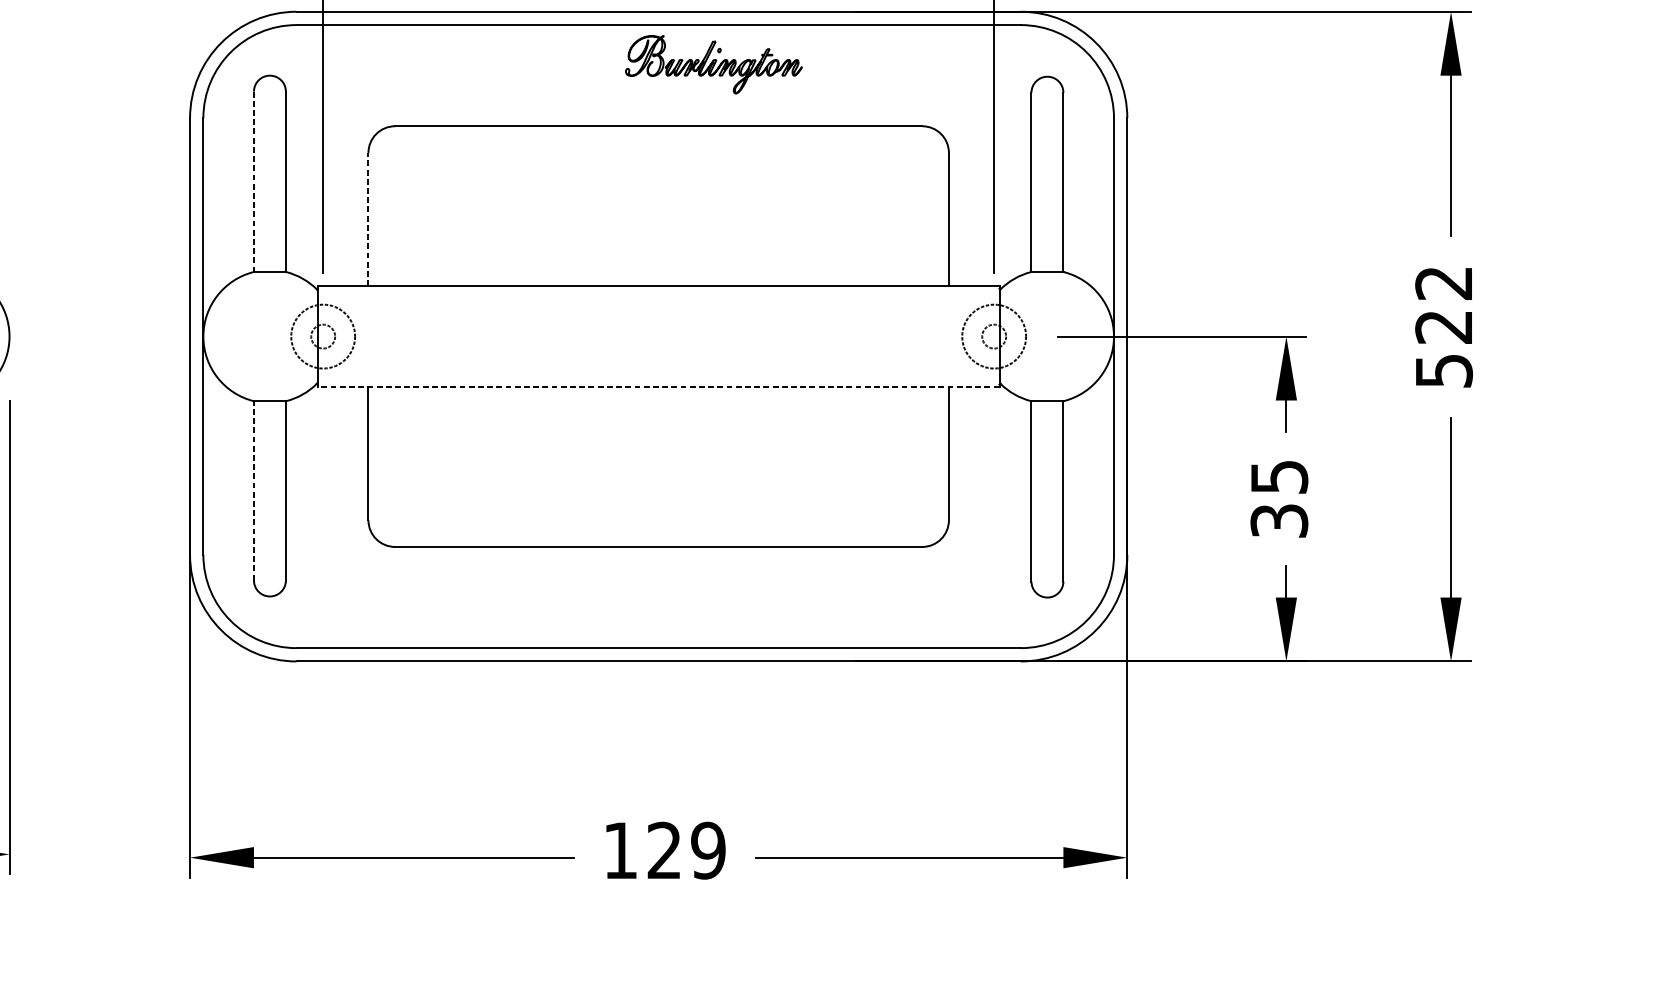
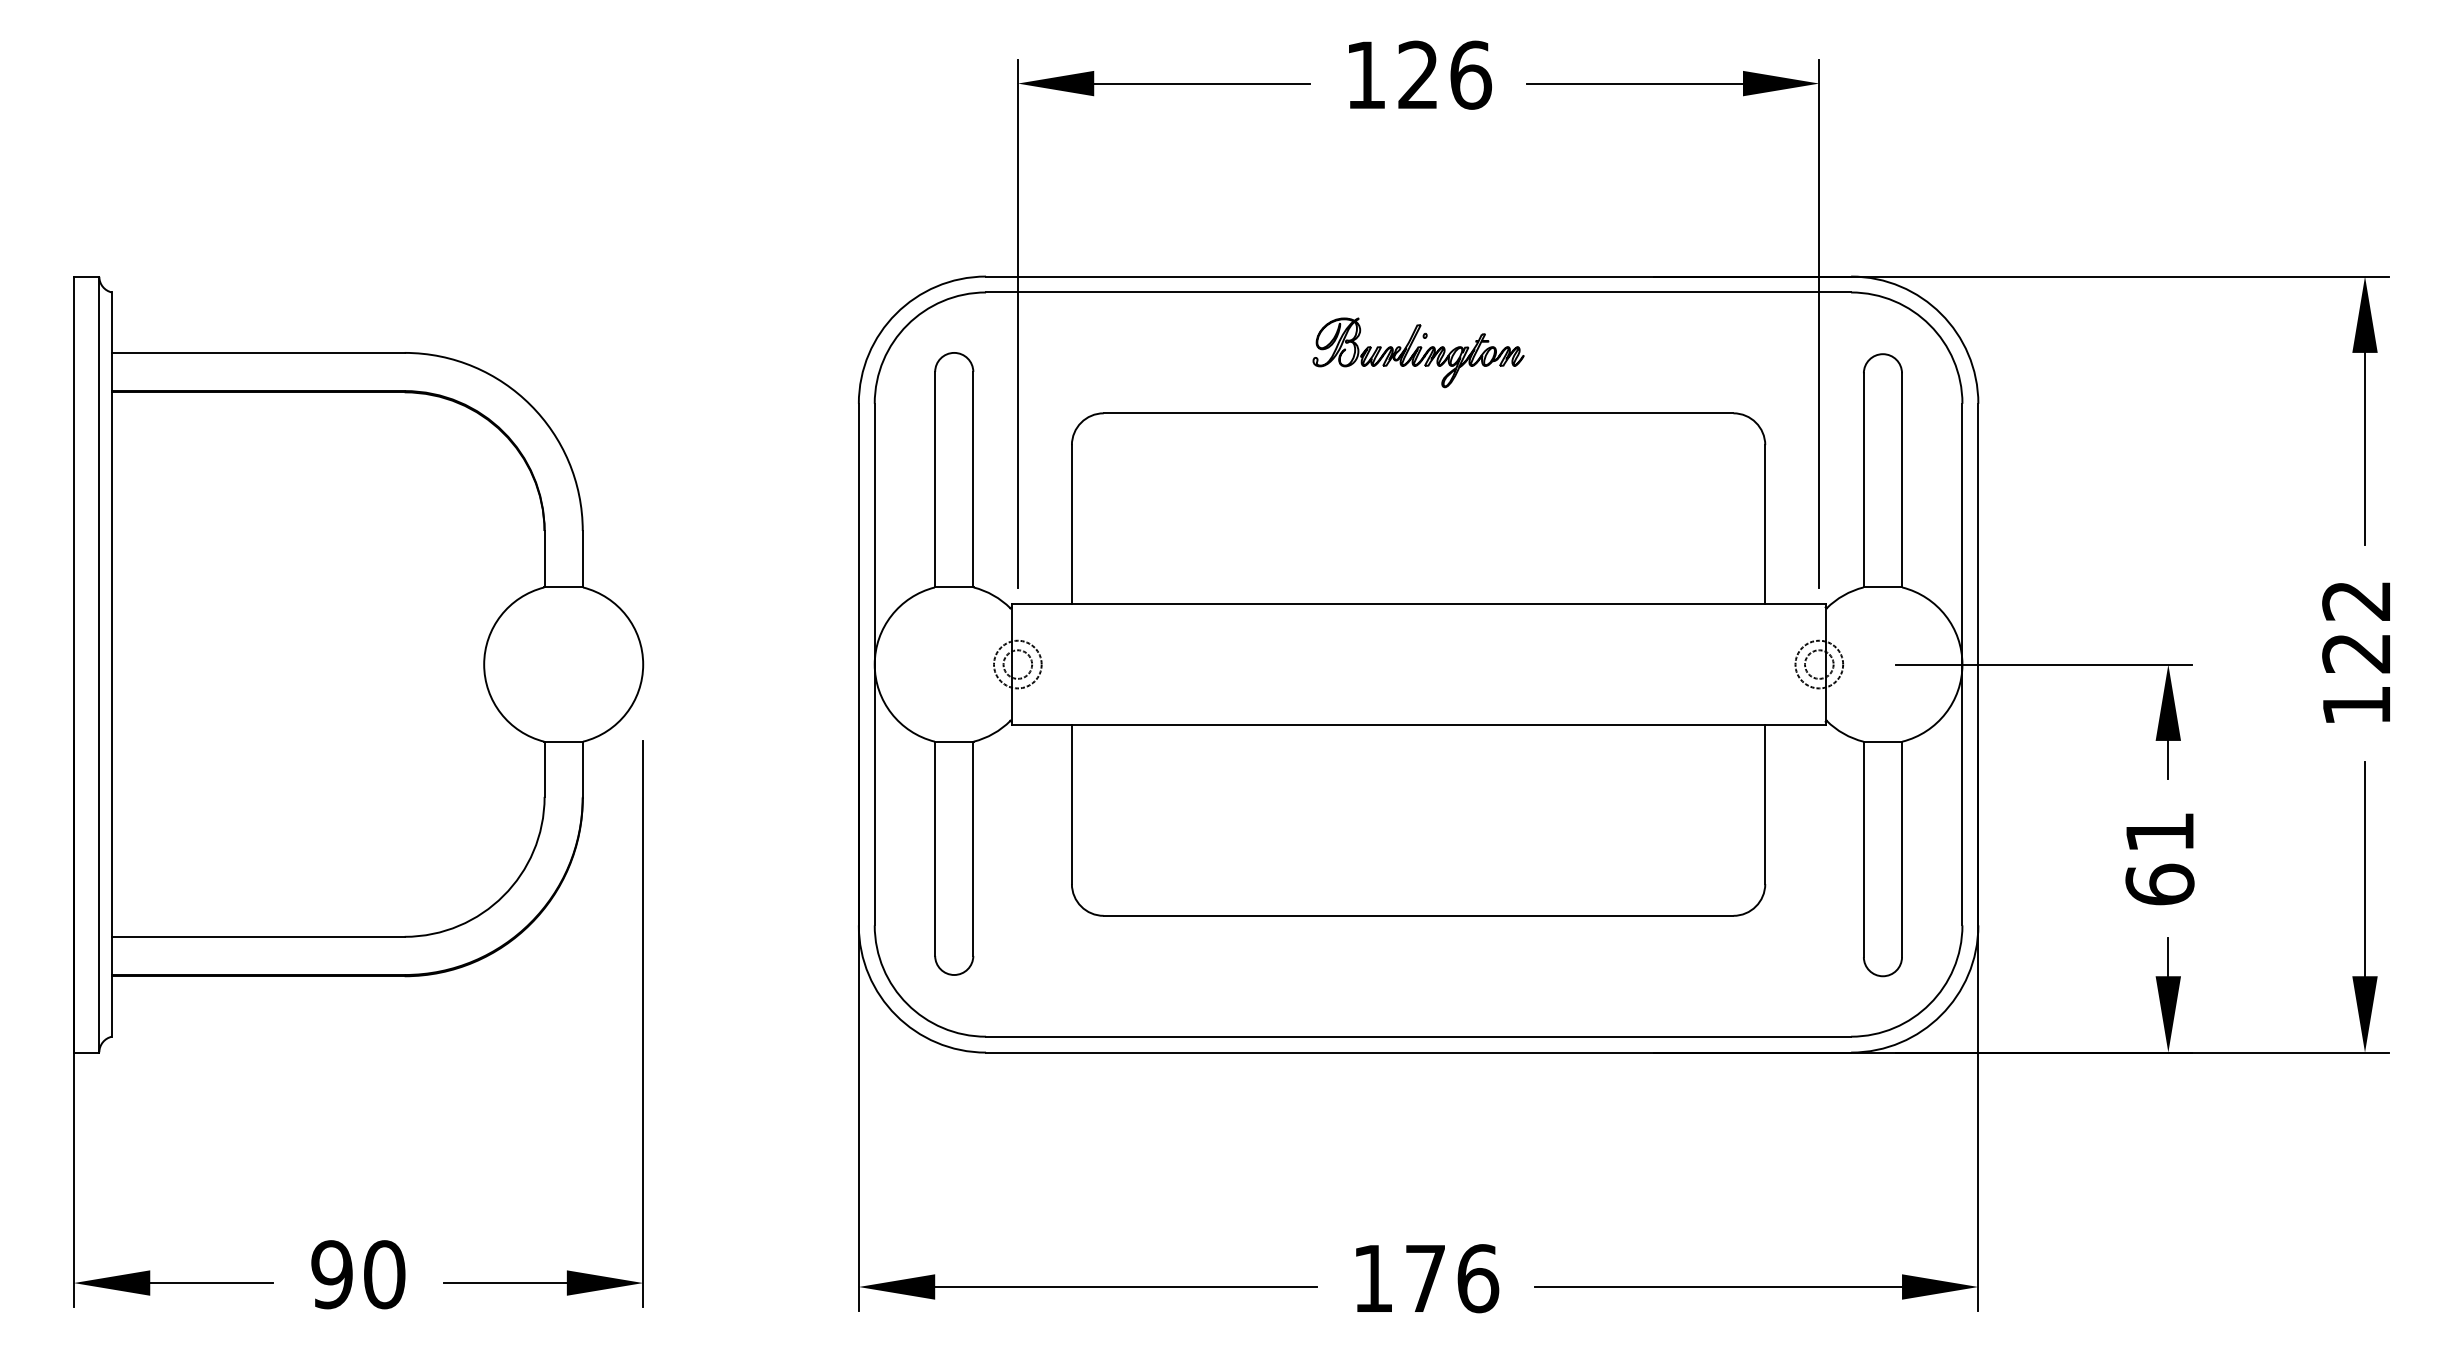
part: (713, 64) -> (1418, 352), moved
line: (254, 181) -> (935, 479), dashed -> solid
line: (368, 219) -> (1071, 524), dashed -> solid
circle: (322, 336) -> (1017, 664), size x0.62
circle: (994, 336) -> (1819, 664), size x0.62
text: (1444, 370) -> (2357, 705), 522 -> 122
line: (658, 387) -> (1418, 725), dashed -> solid
line: (254, 490) -> (935, 848), dashed -> solid
text: (1278, 499) -> (2159, 859), 35 -> 61
text: (687, 850) -> (1452, 1278), 129 -> 176

